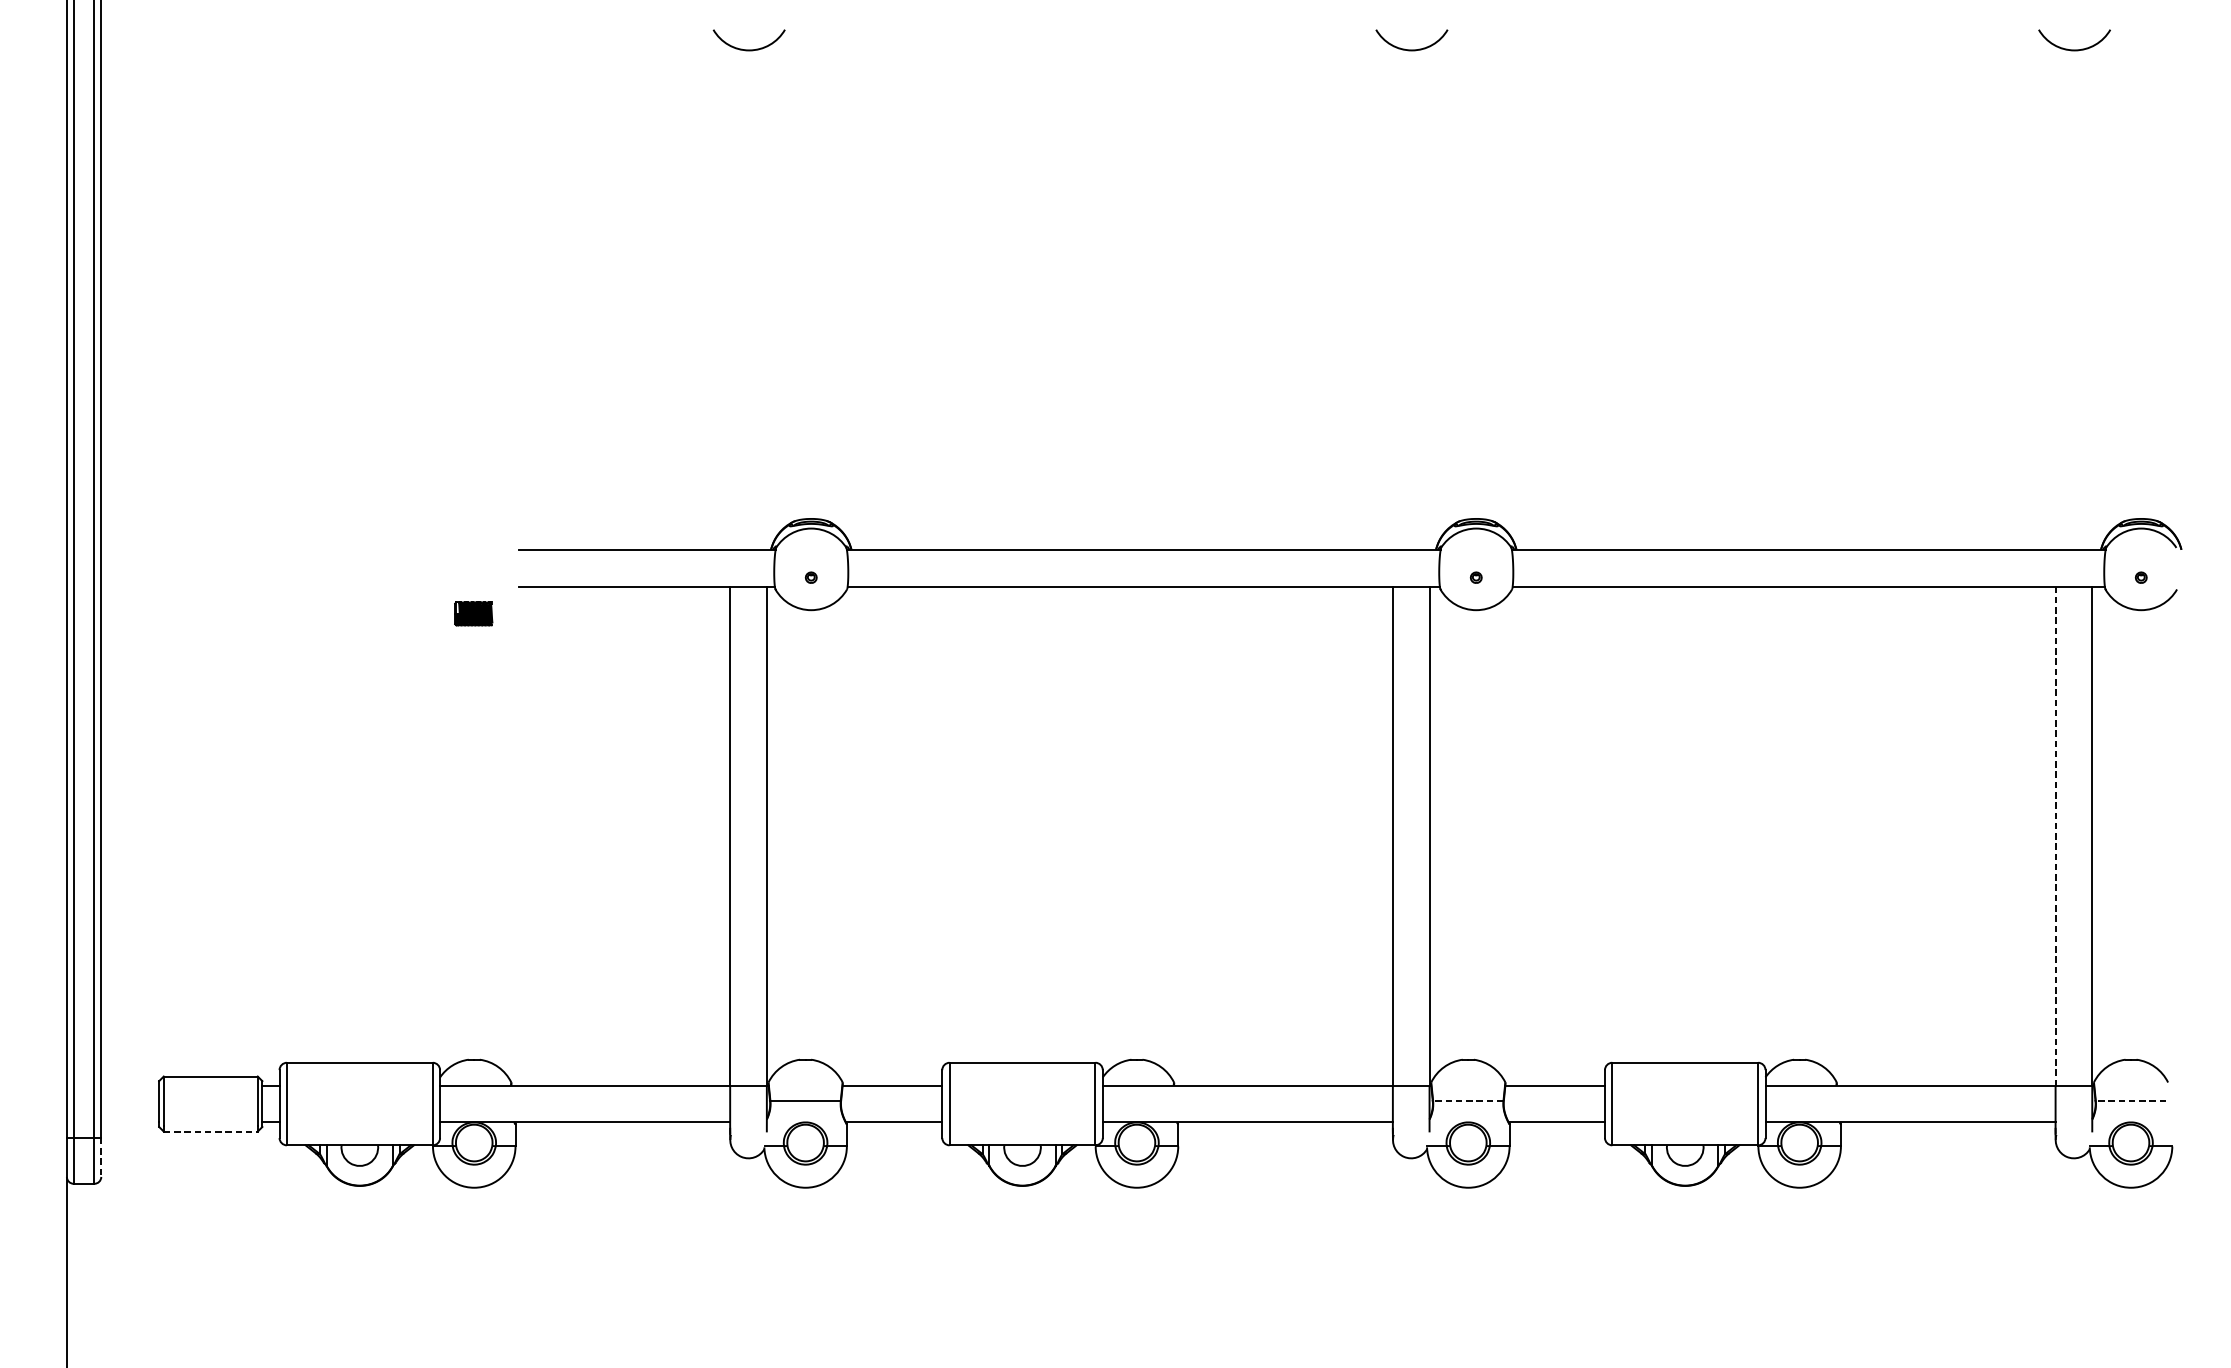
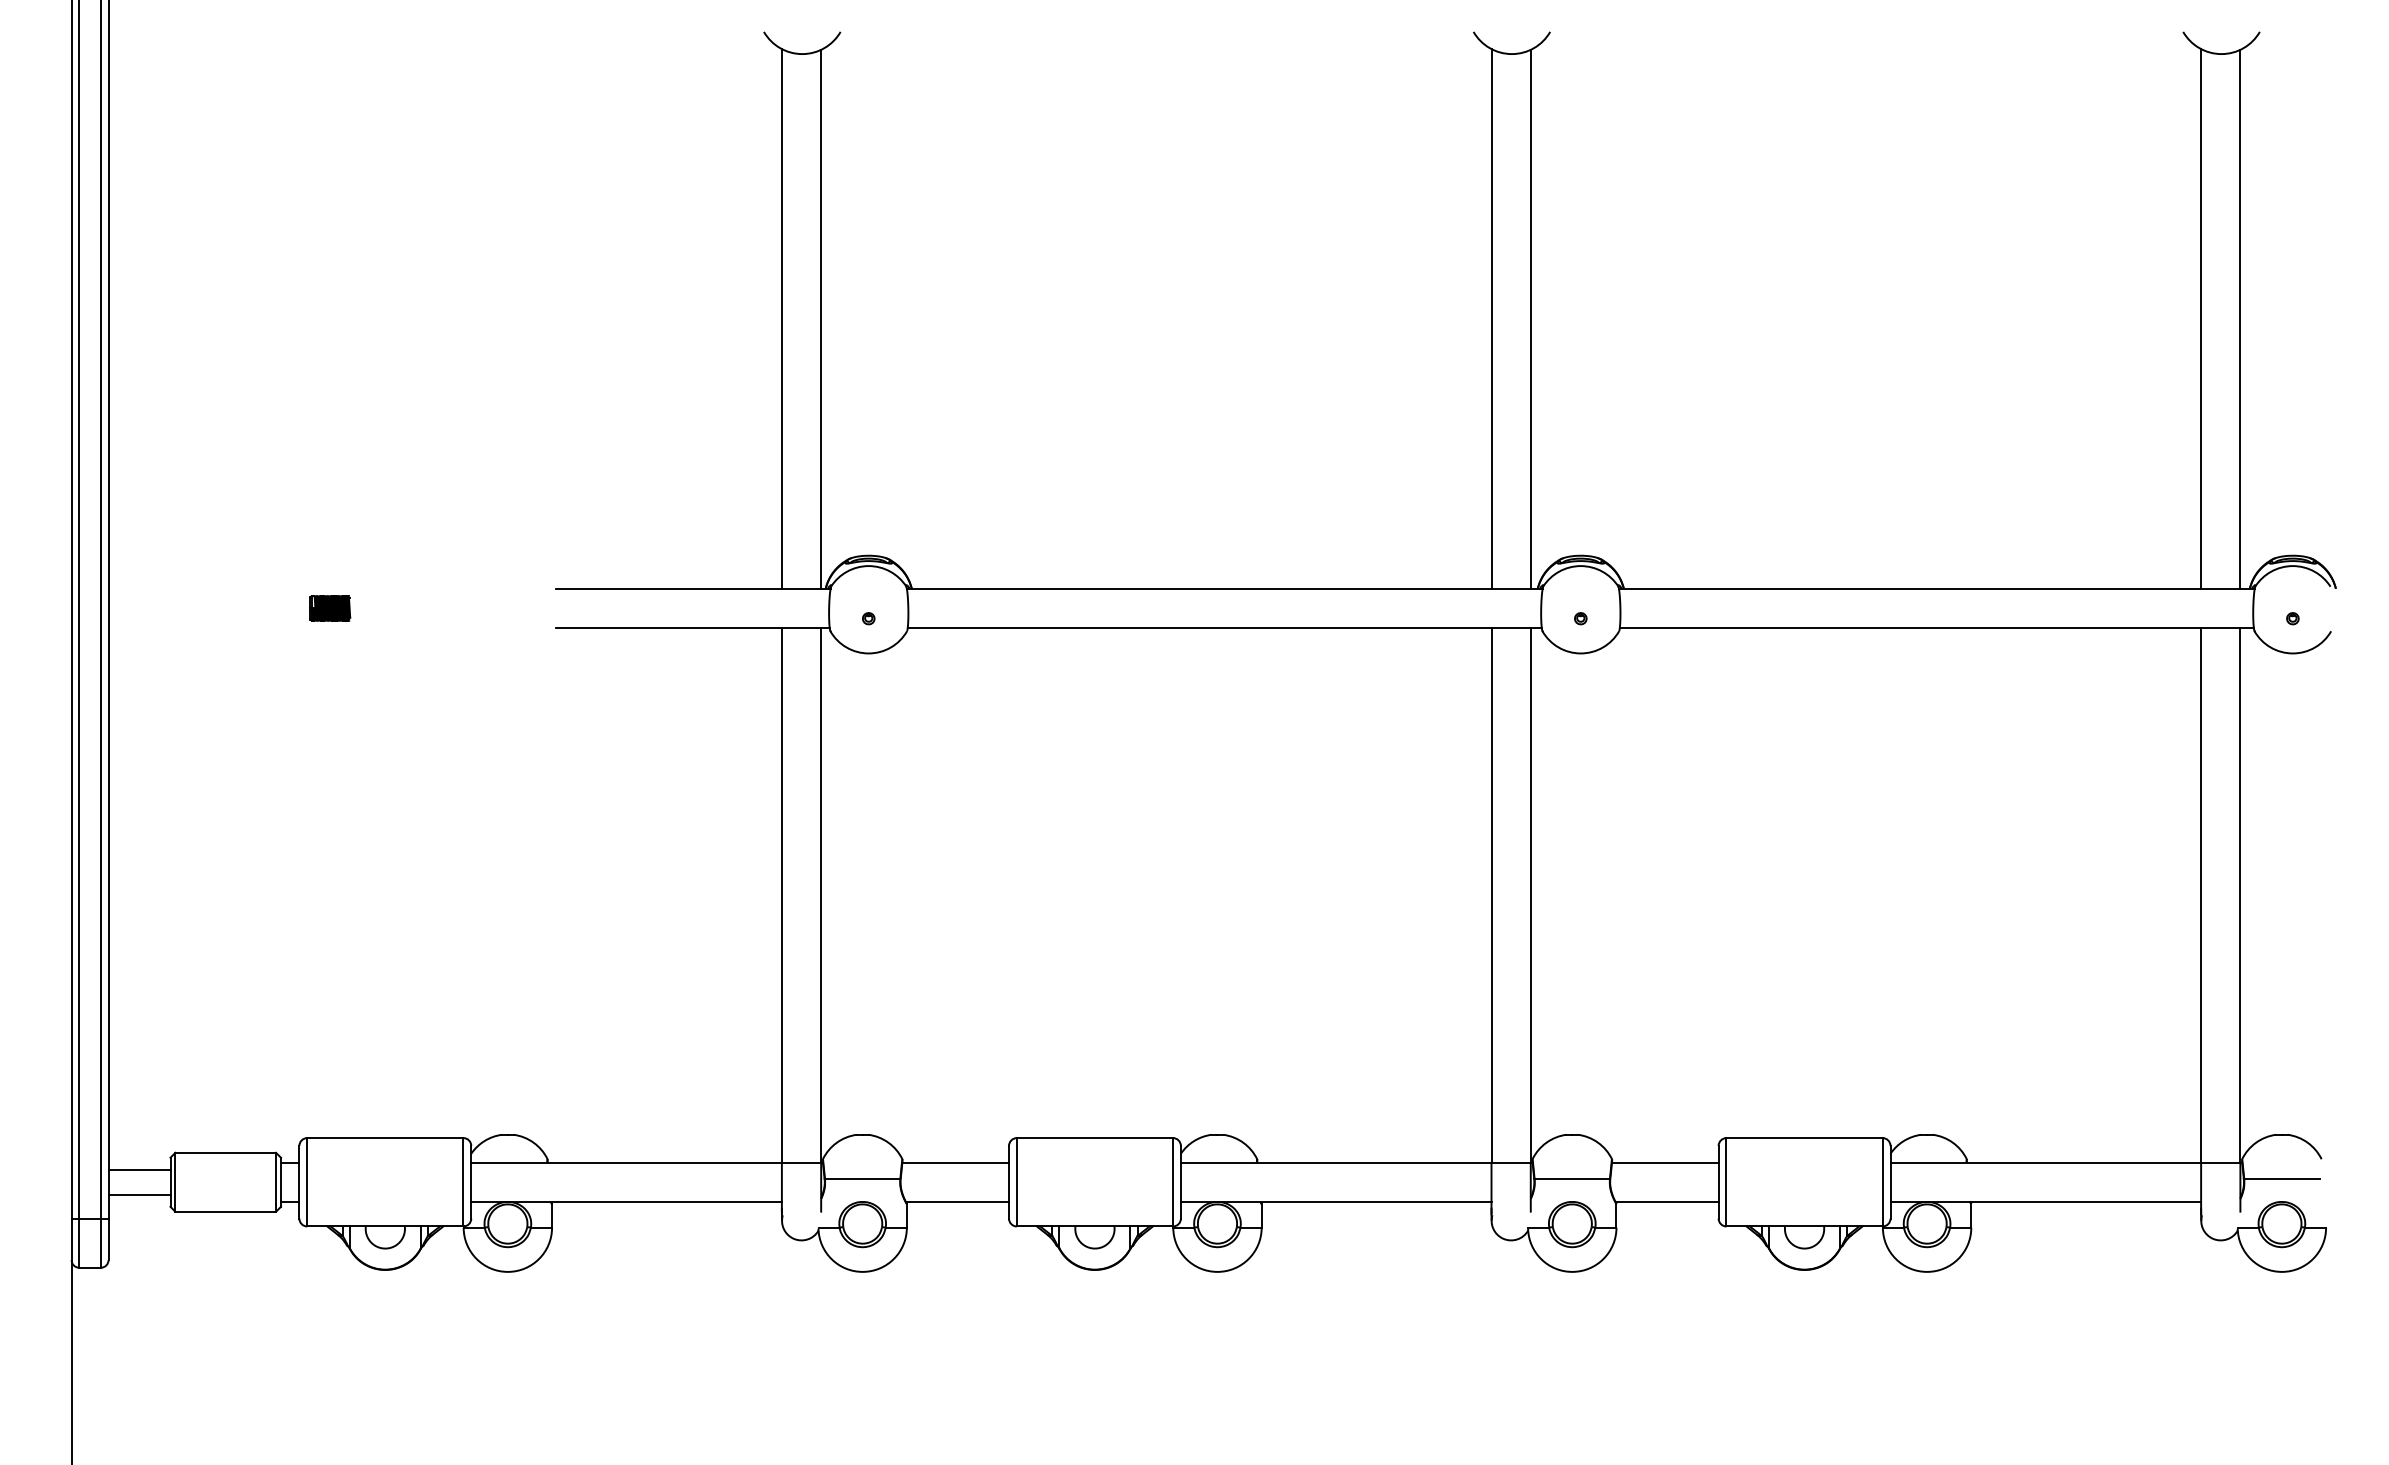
line: (729, 297) -> (781, 318), added
line: (767, 297) -> (821, 318), added
line: (1392, 297) -> (1491, 318), added
line: (1429, 297) -> (1530, 318), added
line: (2055, 297) -> (2201, 318), added
line: (2092, 297) -> (2240, 318), added
part: (473, 613) -> (330, 608), moved
line: (2055, 836) -> (2201, 895), dashed -> solid
line: (130, 1093) -> (139, 1170), added
line: (1468, 1100) -> (1572, 1178), dashed -> solid
line: (2130, 1100) -> (2281, 1178), dashed -> solid
line: (130, 1115) -> (139, 1194), added
line: (211, 1131) -> (226, 1211), dashed -> solid
line: (101, 1157) -> (108, 1239), dashed -> solid

